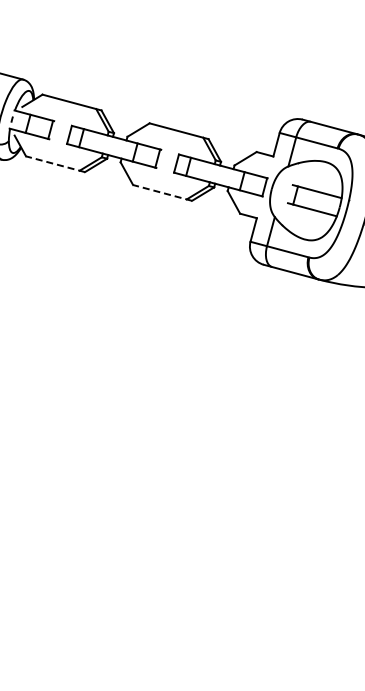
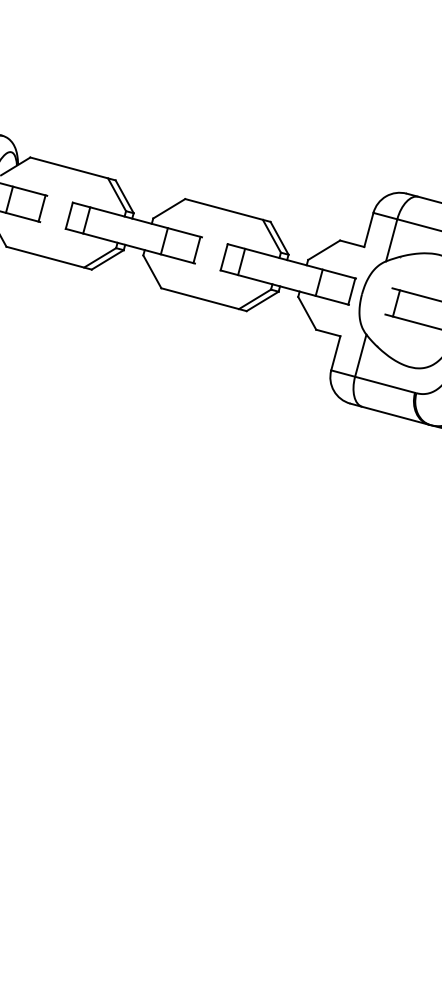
line: (55, 164) -> (49, 258), dashed -> solid
line: (162, 192) -> (203, 299), dashed -> solid

